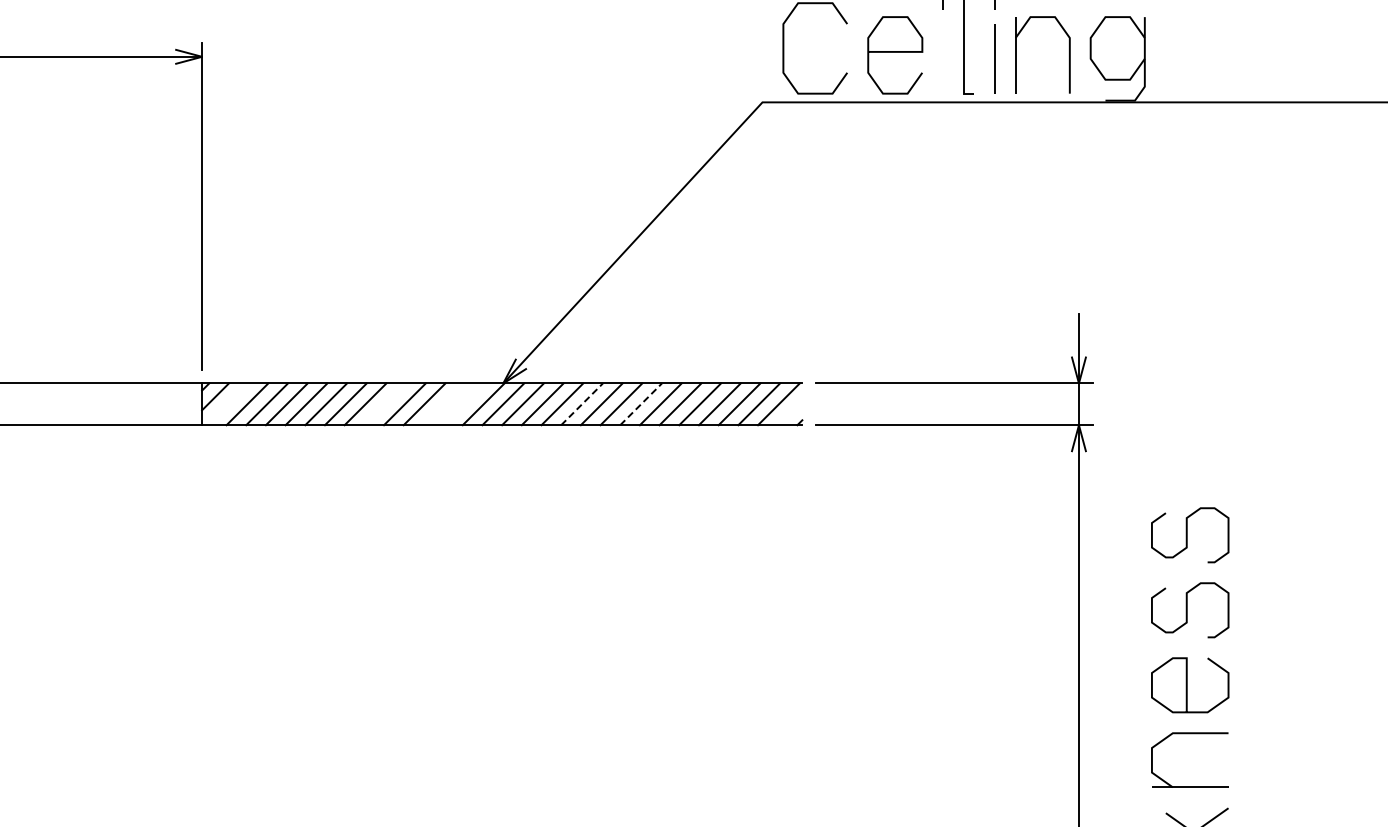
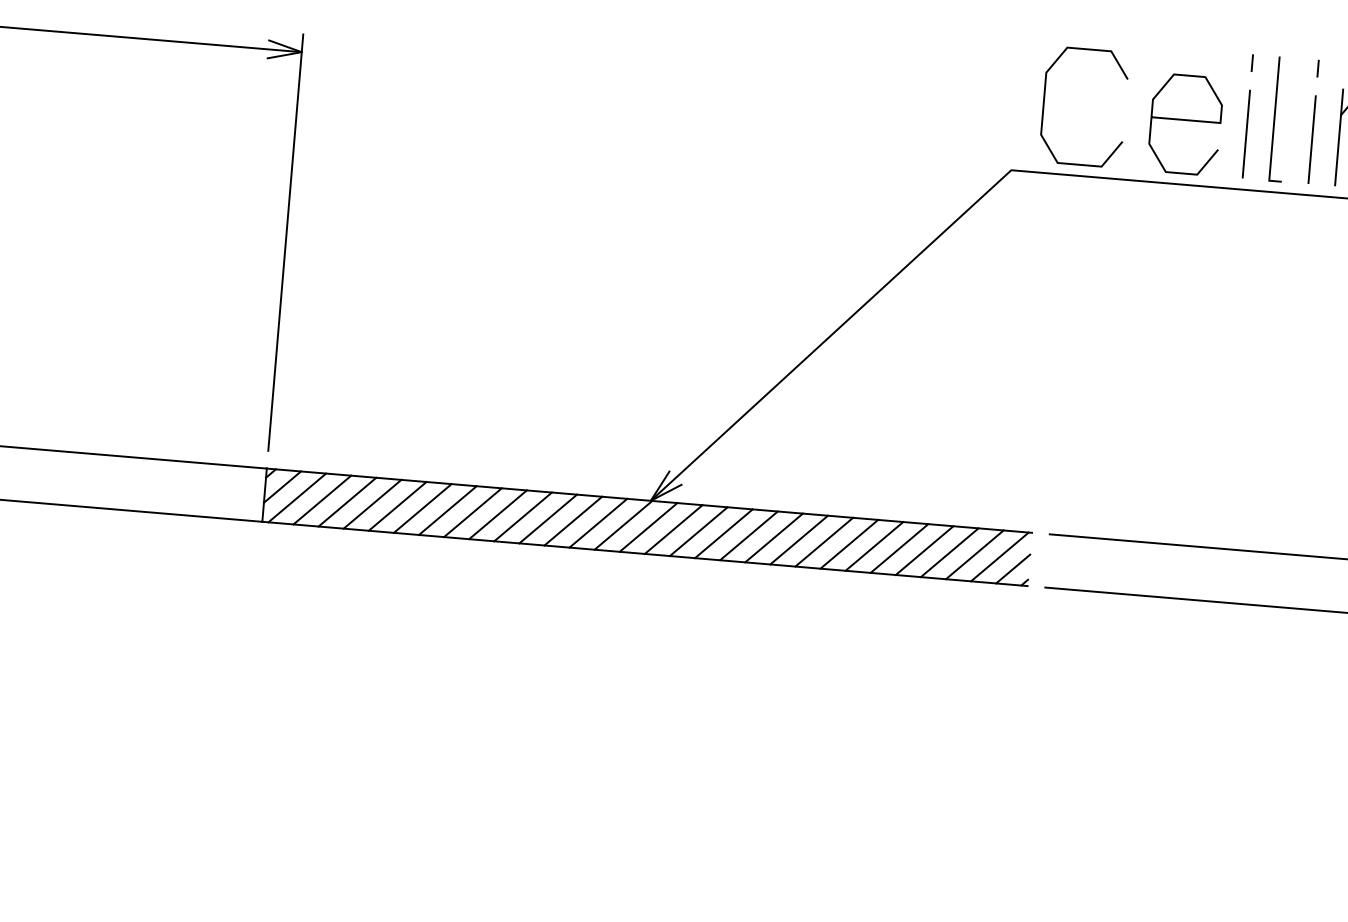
line: (942, 58) -> (1245, 133), added
line: (227, 404) -> (296, 498), added
line: (385, 404) -> (498, 515), added
line: (444, 404) -> (573, 521), added
line: (463, 404) -> (597, 523), added
line: (582, 404) -> (749, 536), dashed -> solid
line: (641, 404) -> (824, 542), dashed -> solid
line: (789, 412) -> (1012, 568), added

